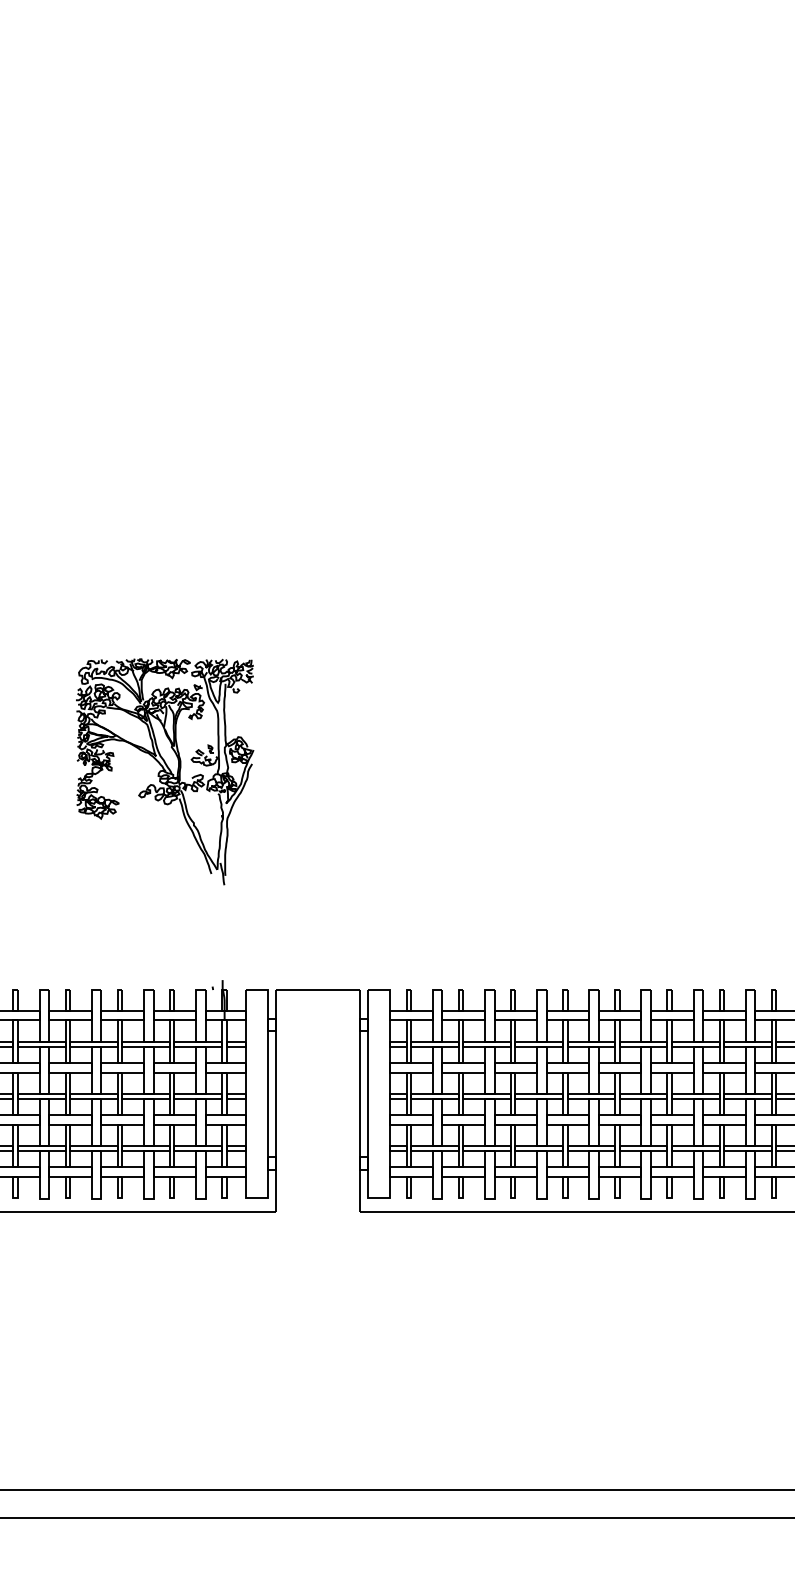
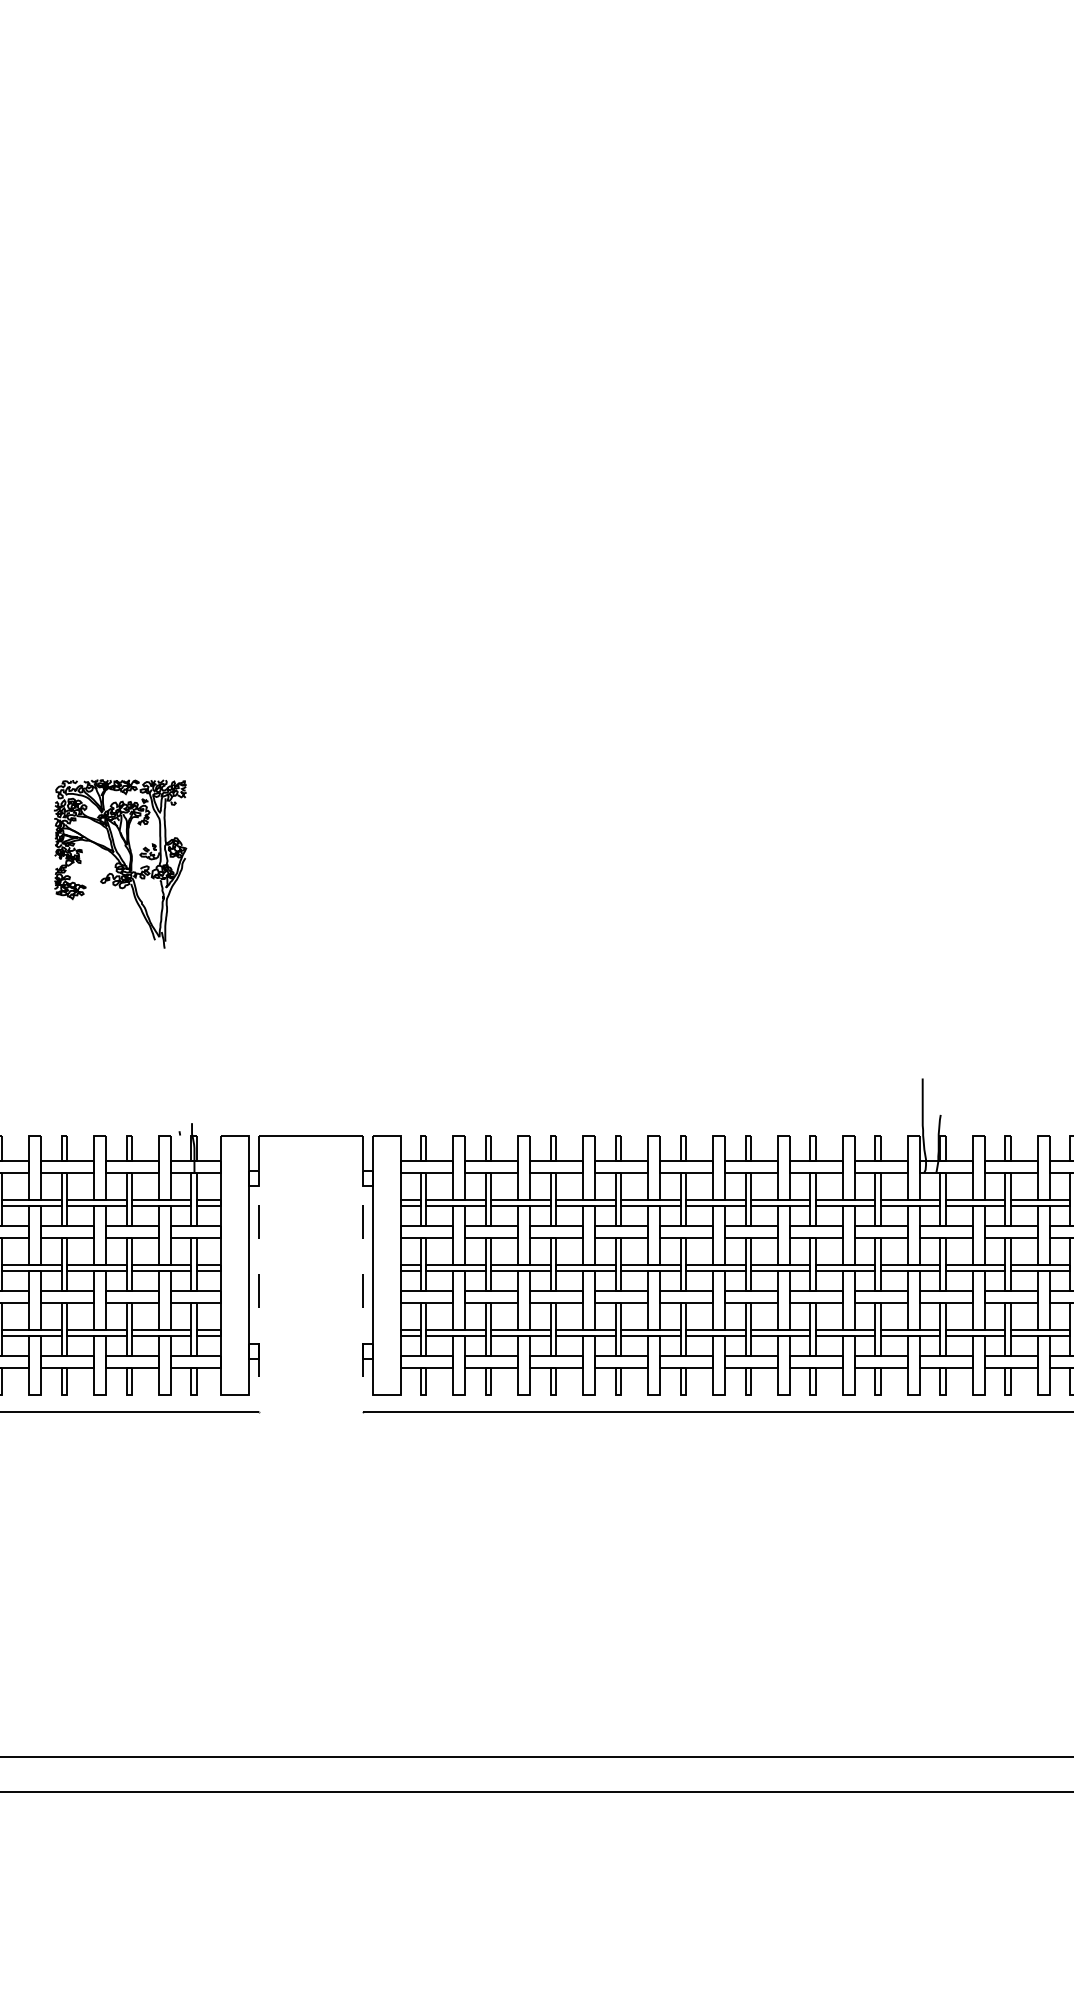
part: (165, 771) -> (120, 863), size x0.6
line: (276, 1101) -> (258, 1274), solid -> dashed
line: (359, 1101) -> (362, 1274), solid -> dashed

